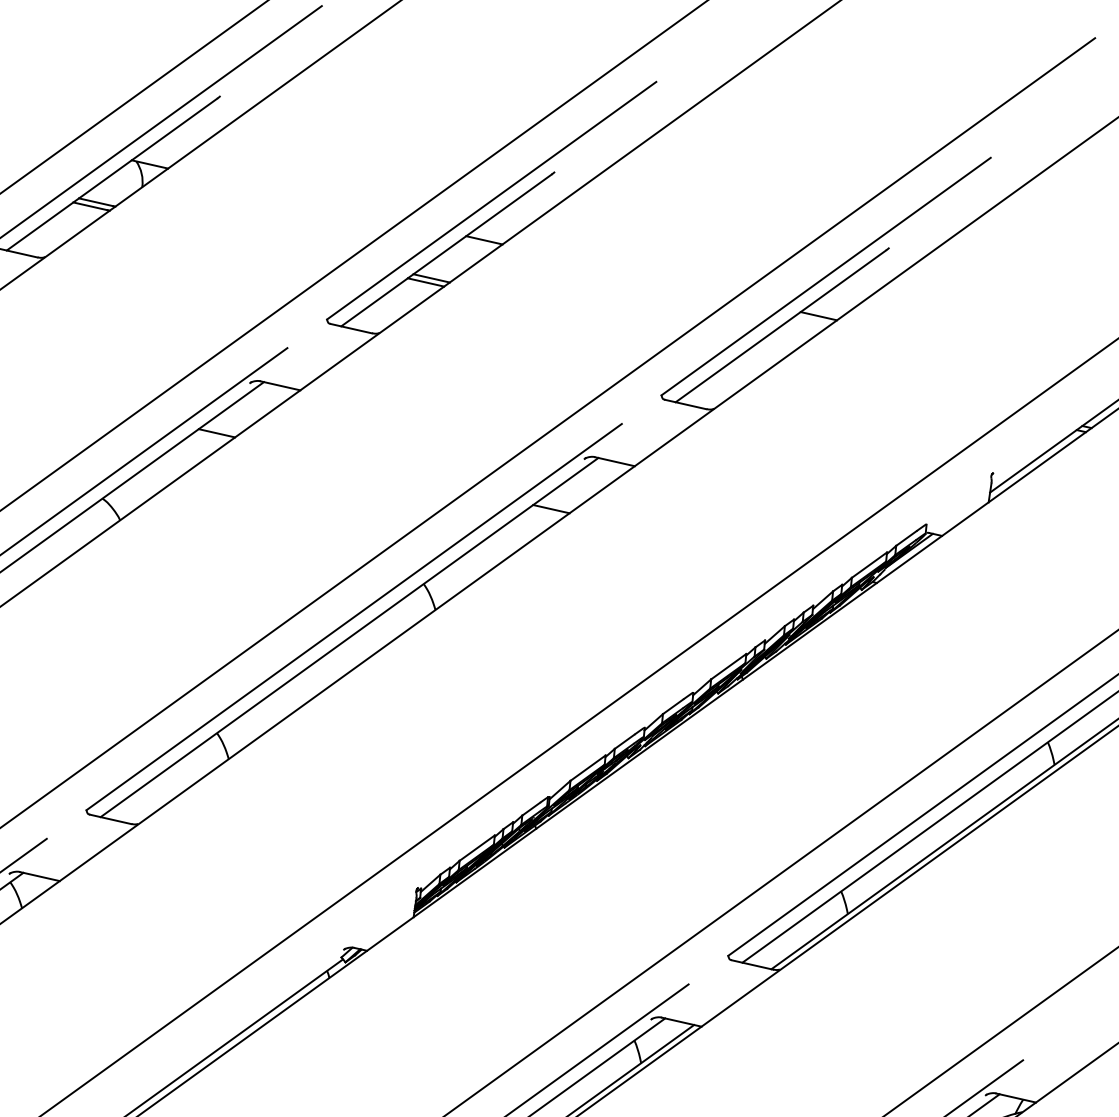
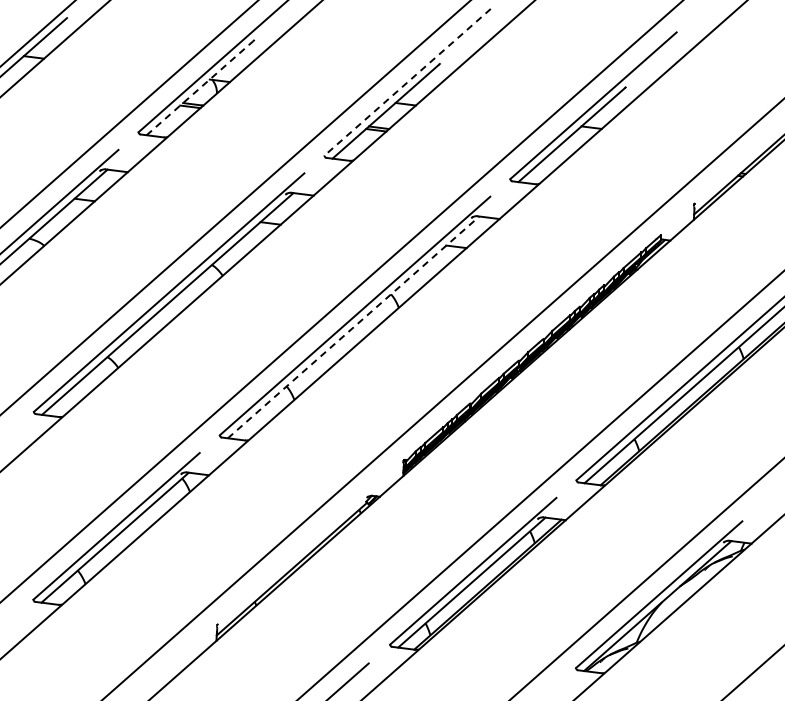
line: (111, 174) -> (199, 88), solid -> dashed
line: (491, 201) -> (407, 82), solid -> dashed
line: (349, 637) -> (353, 327), solid -> dashed

